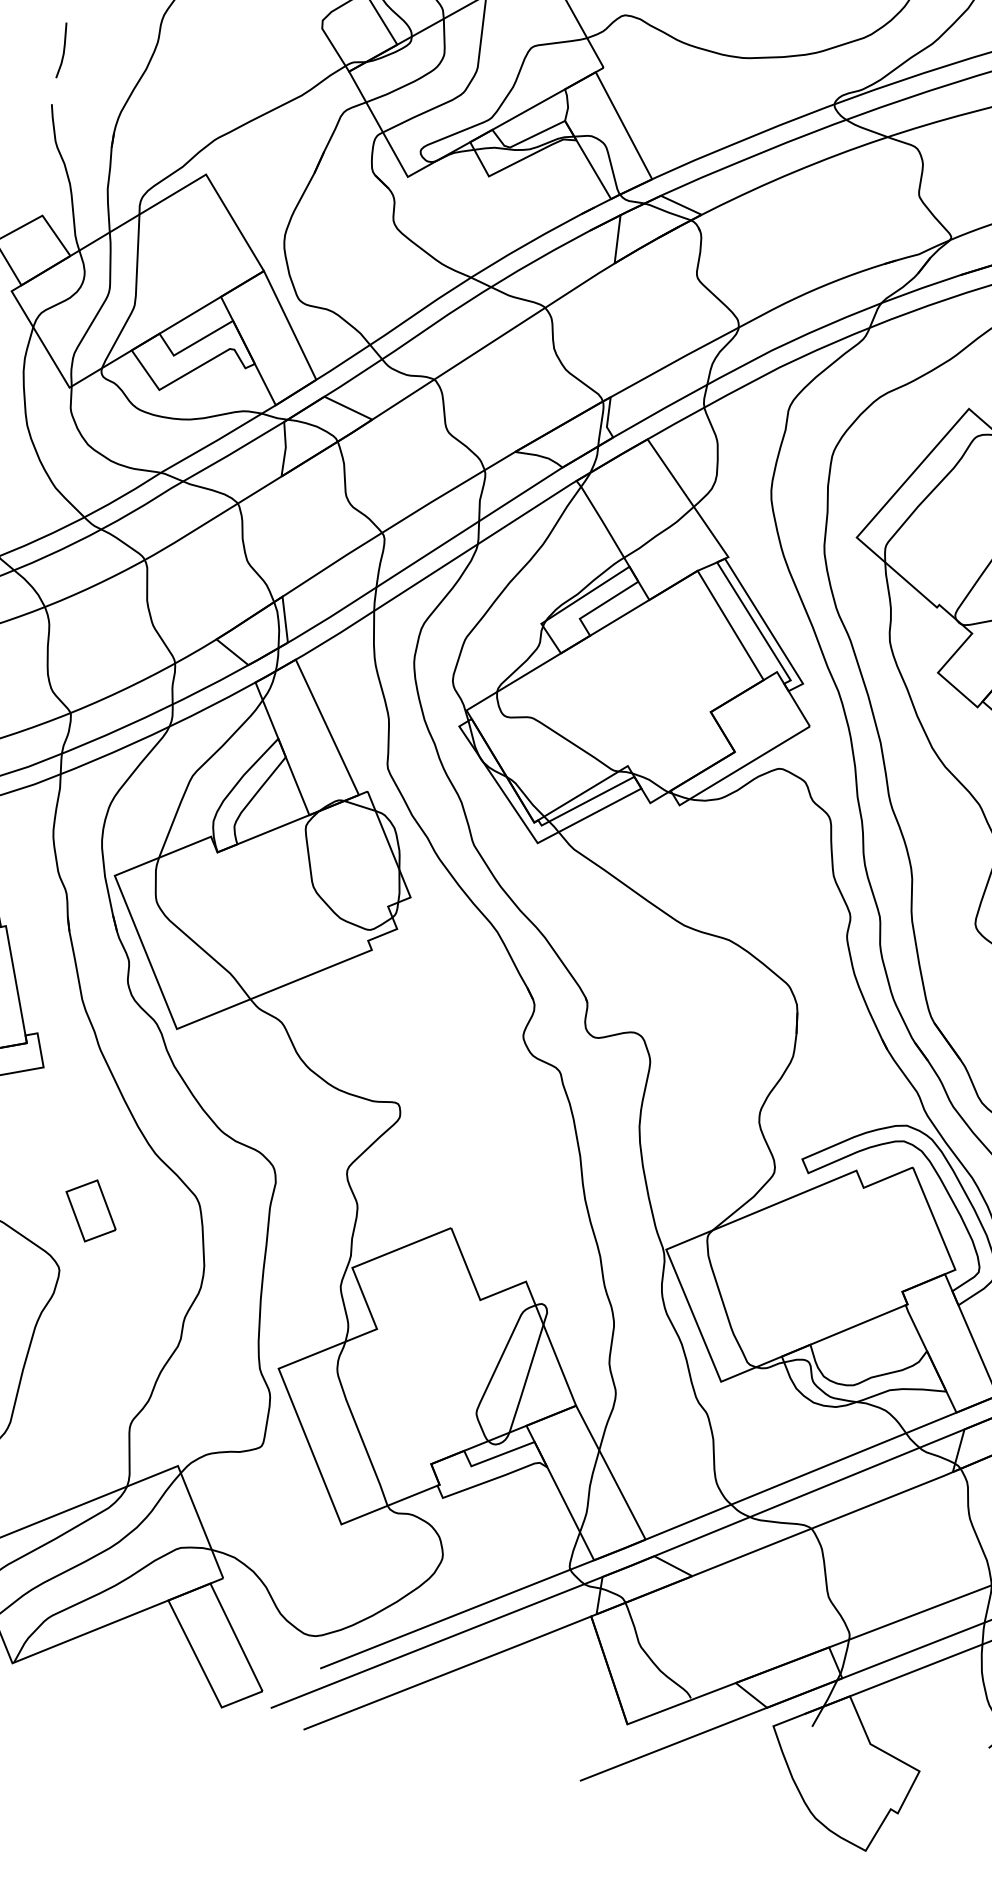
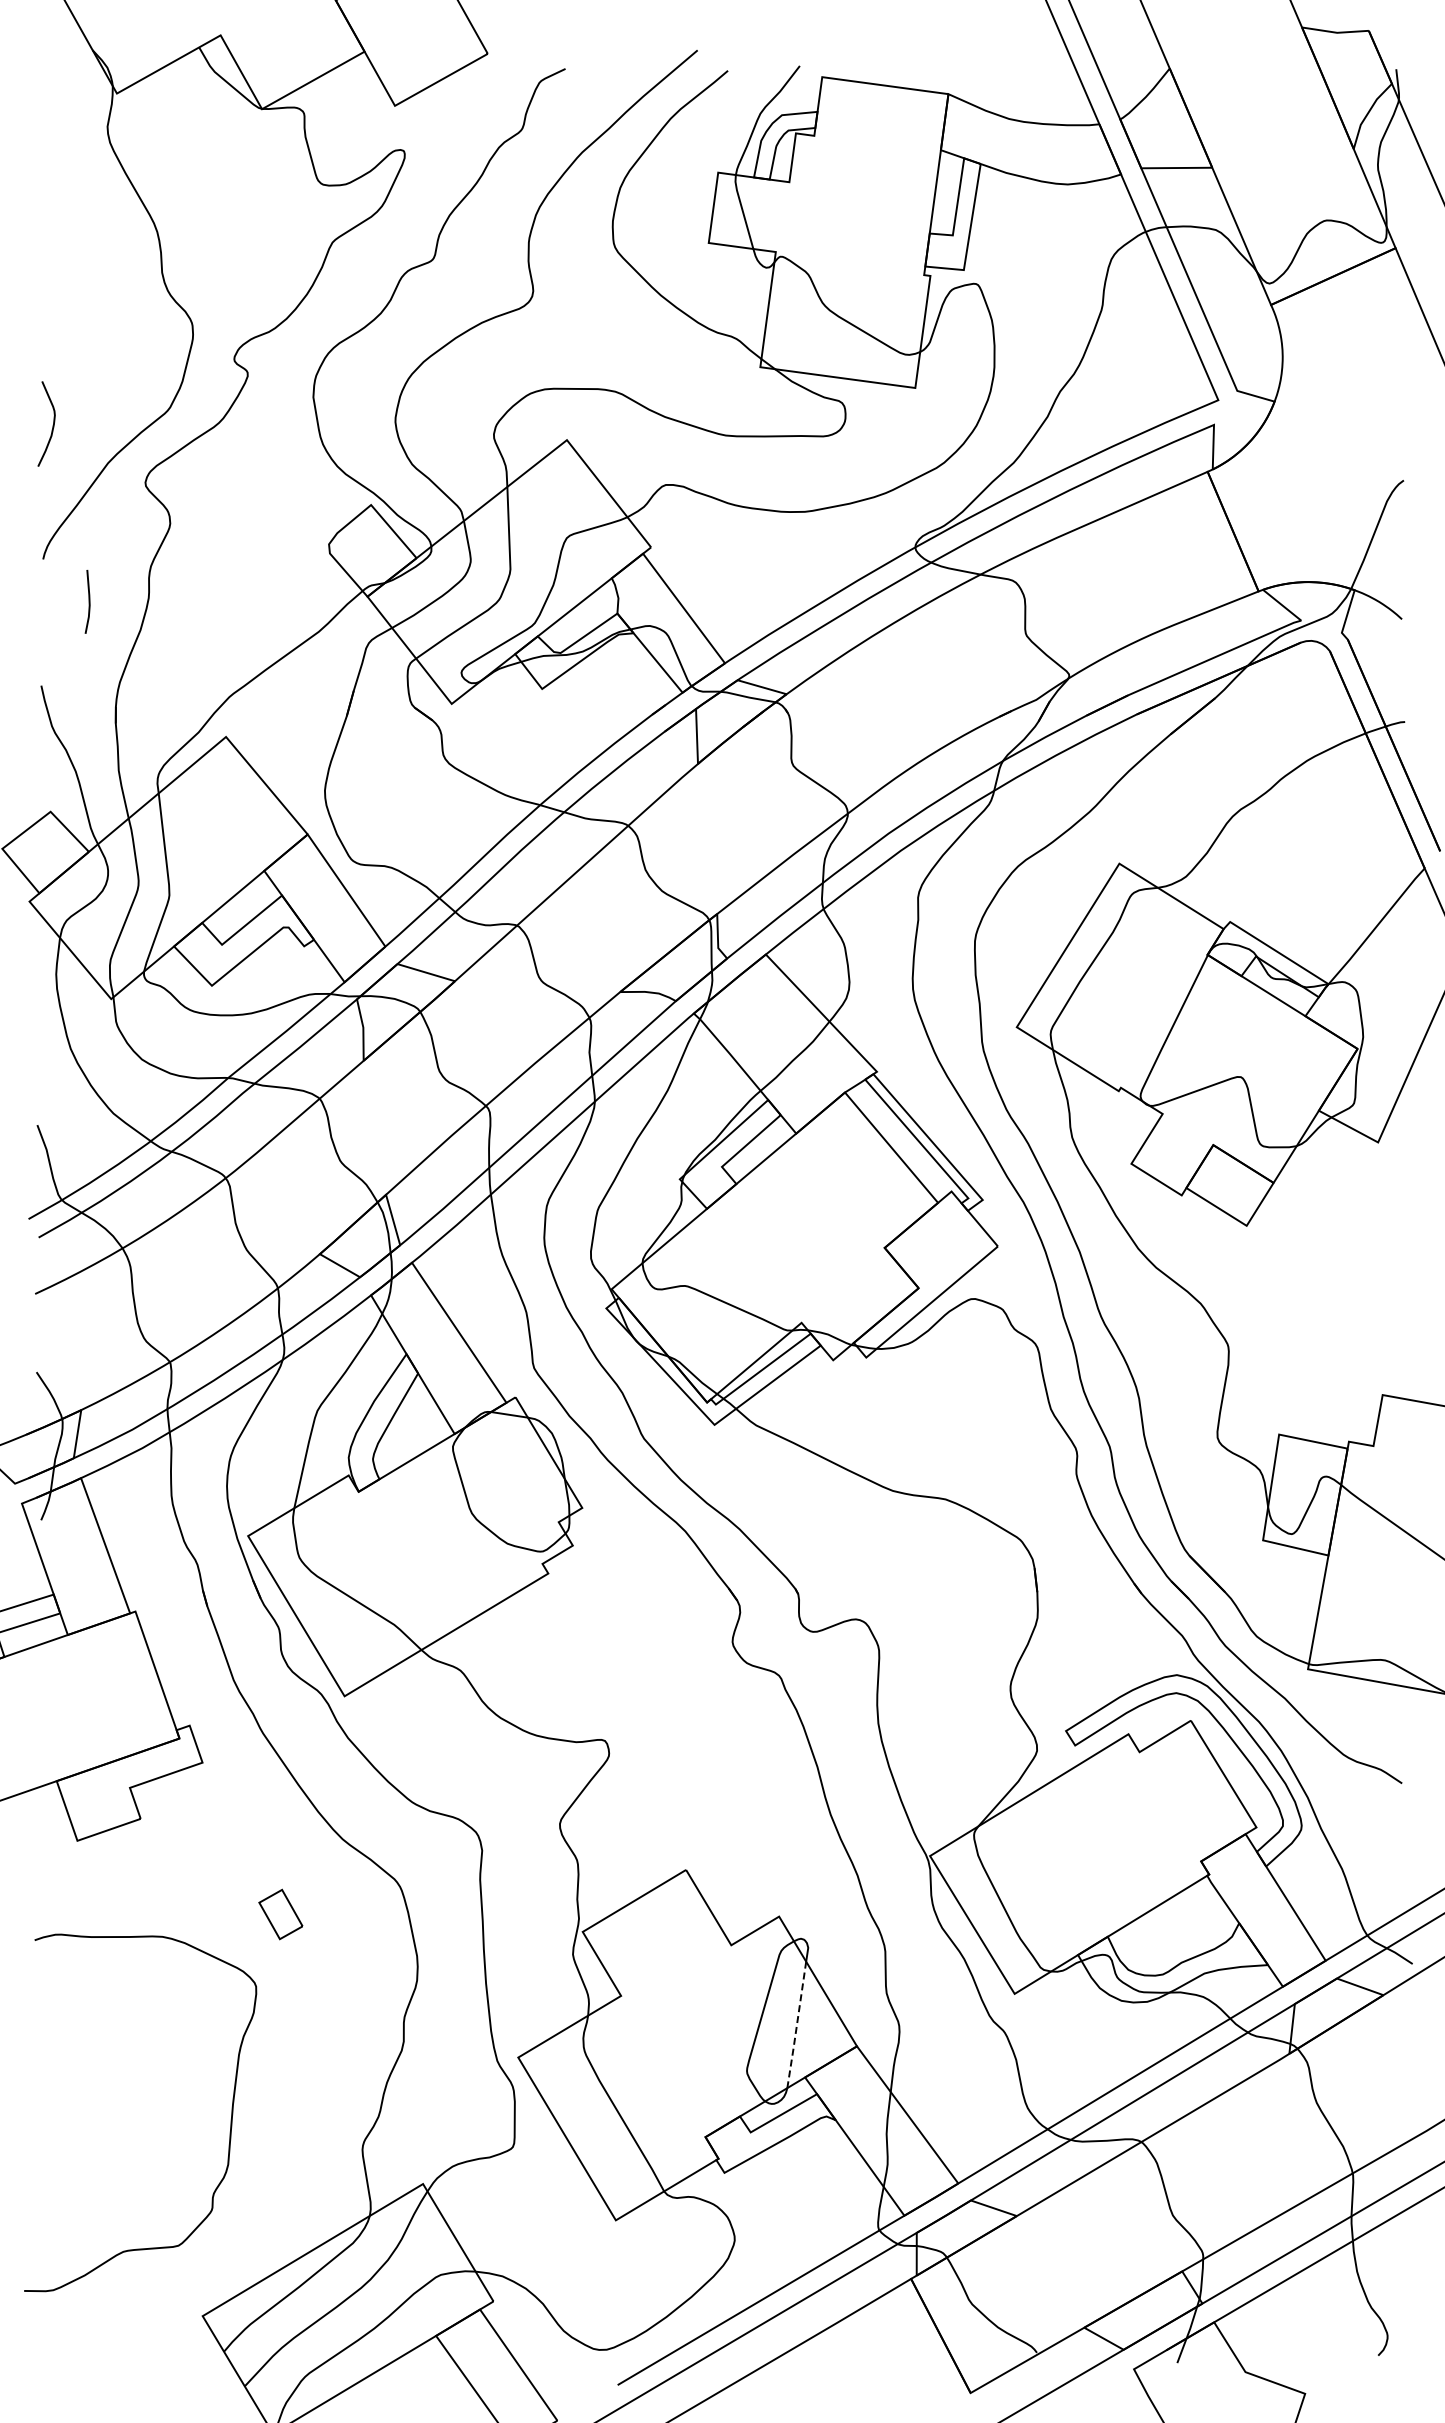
line: (63, 50) -> (88, 601), moved
part: (90, 1210) -> (280, 1914), size x0.7
line: (526, 1379) -> (796, 2025), solid -> dashed

